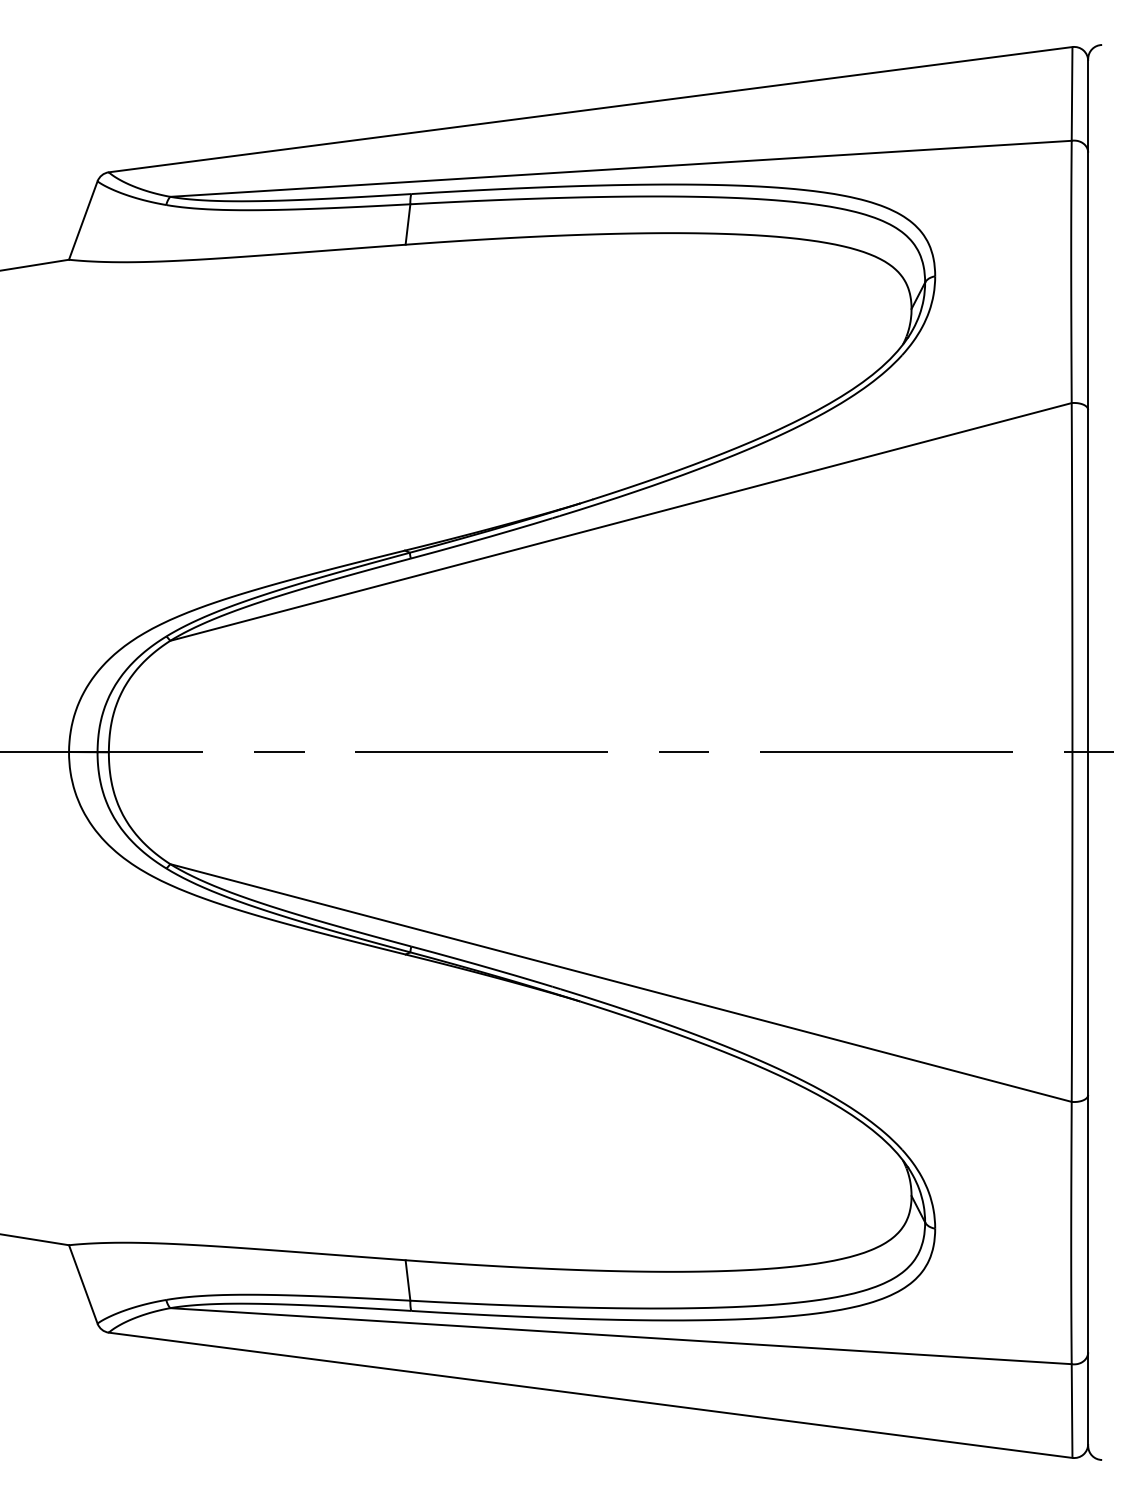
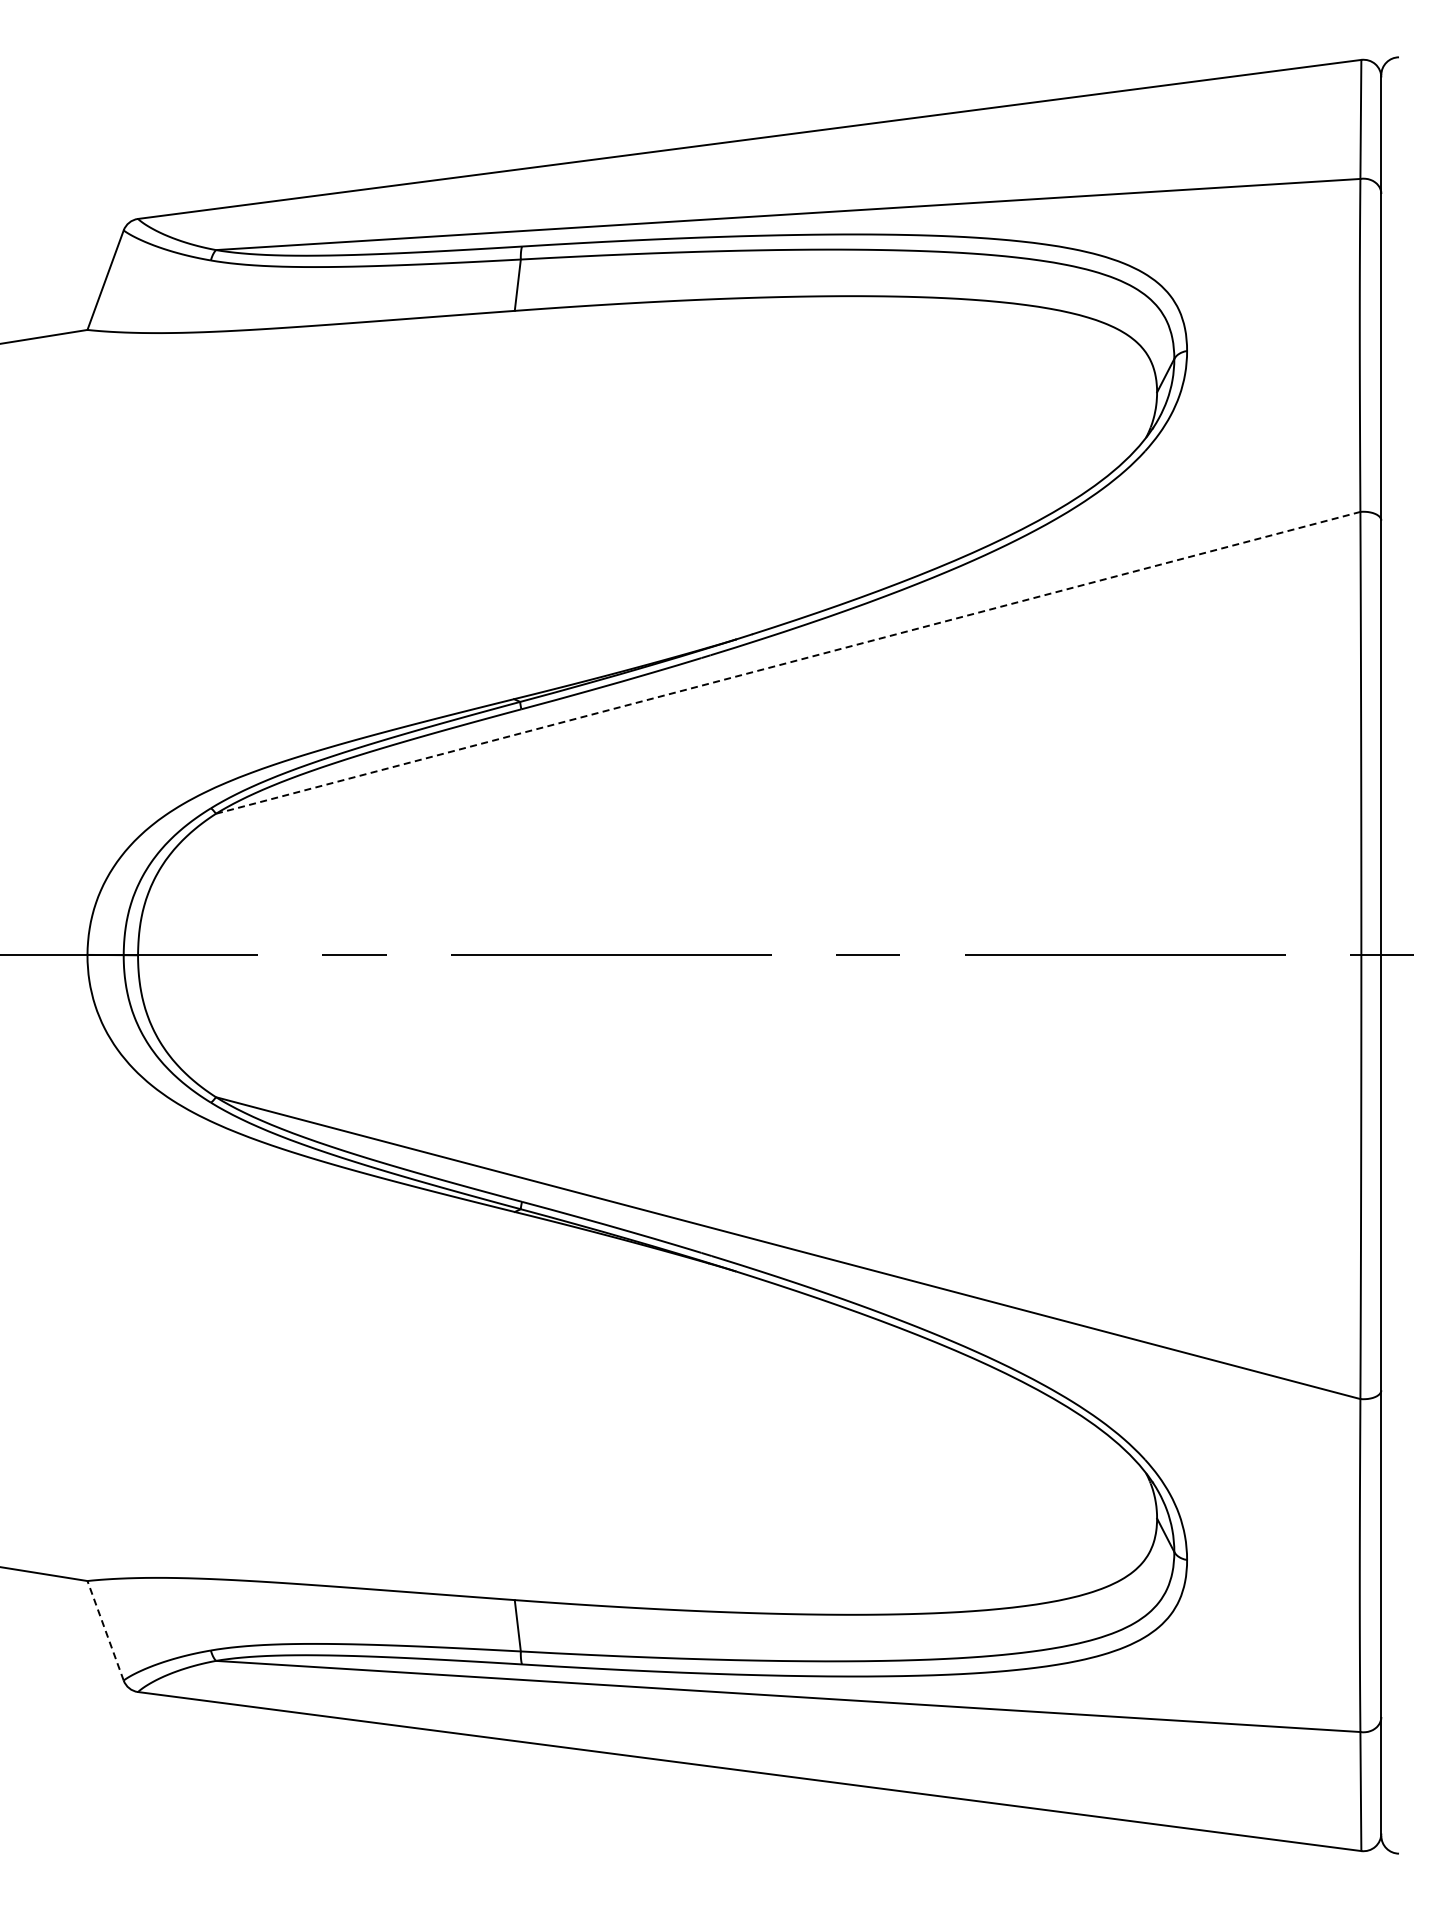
line: (621, 521) -> (788, 662), solid -> dashed
line: (83, 1284) -> (105, 1630), solid -> dashed

